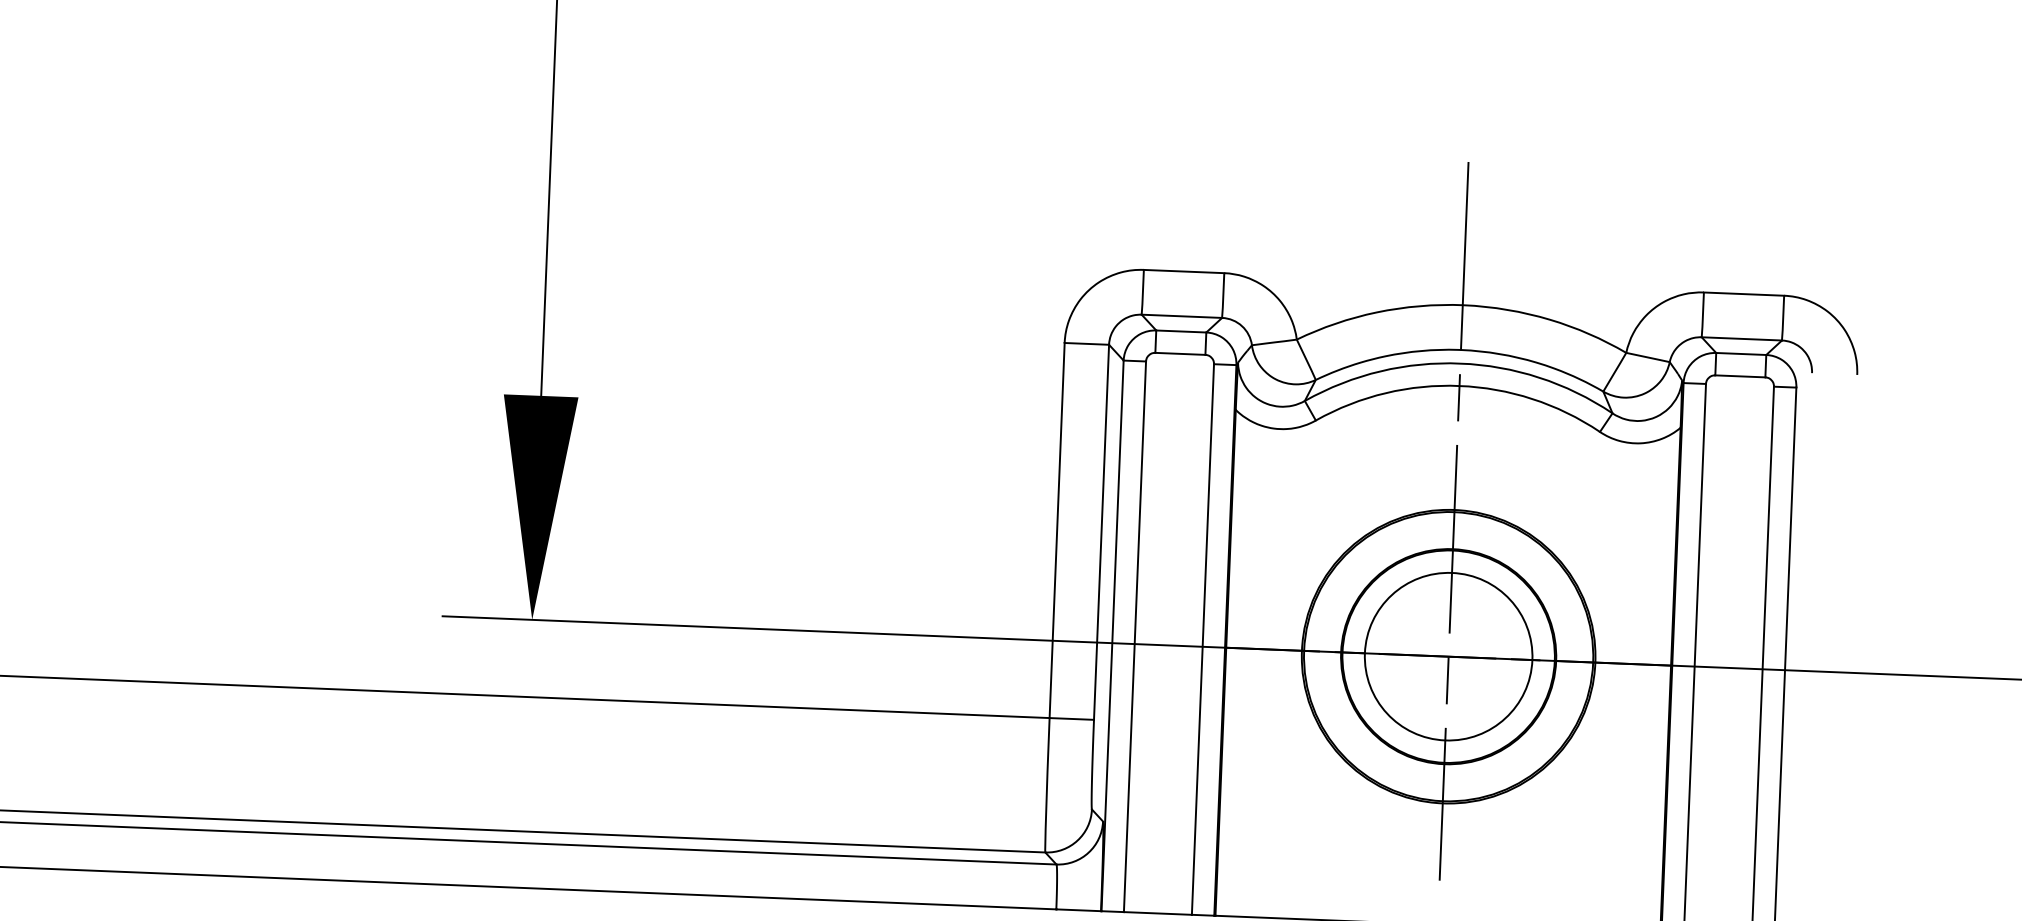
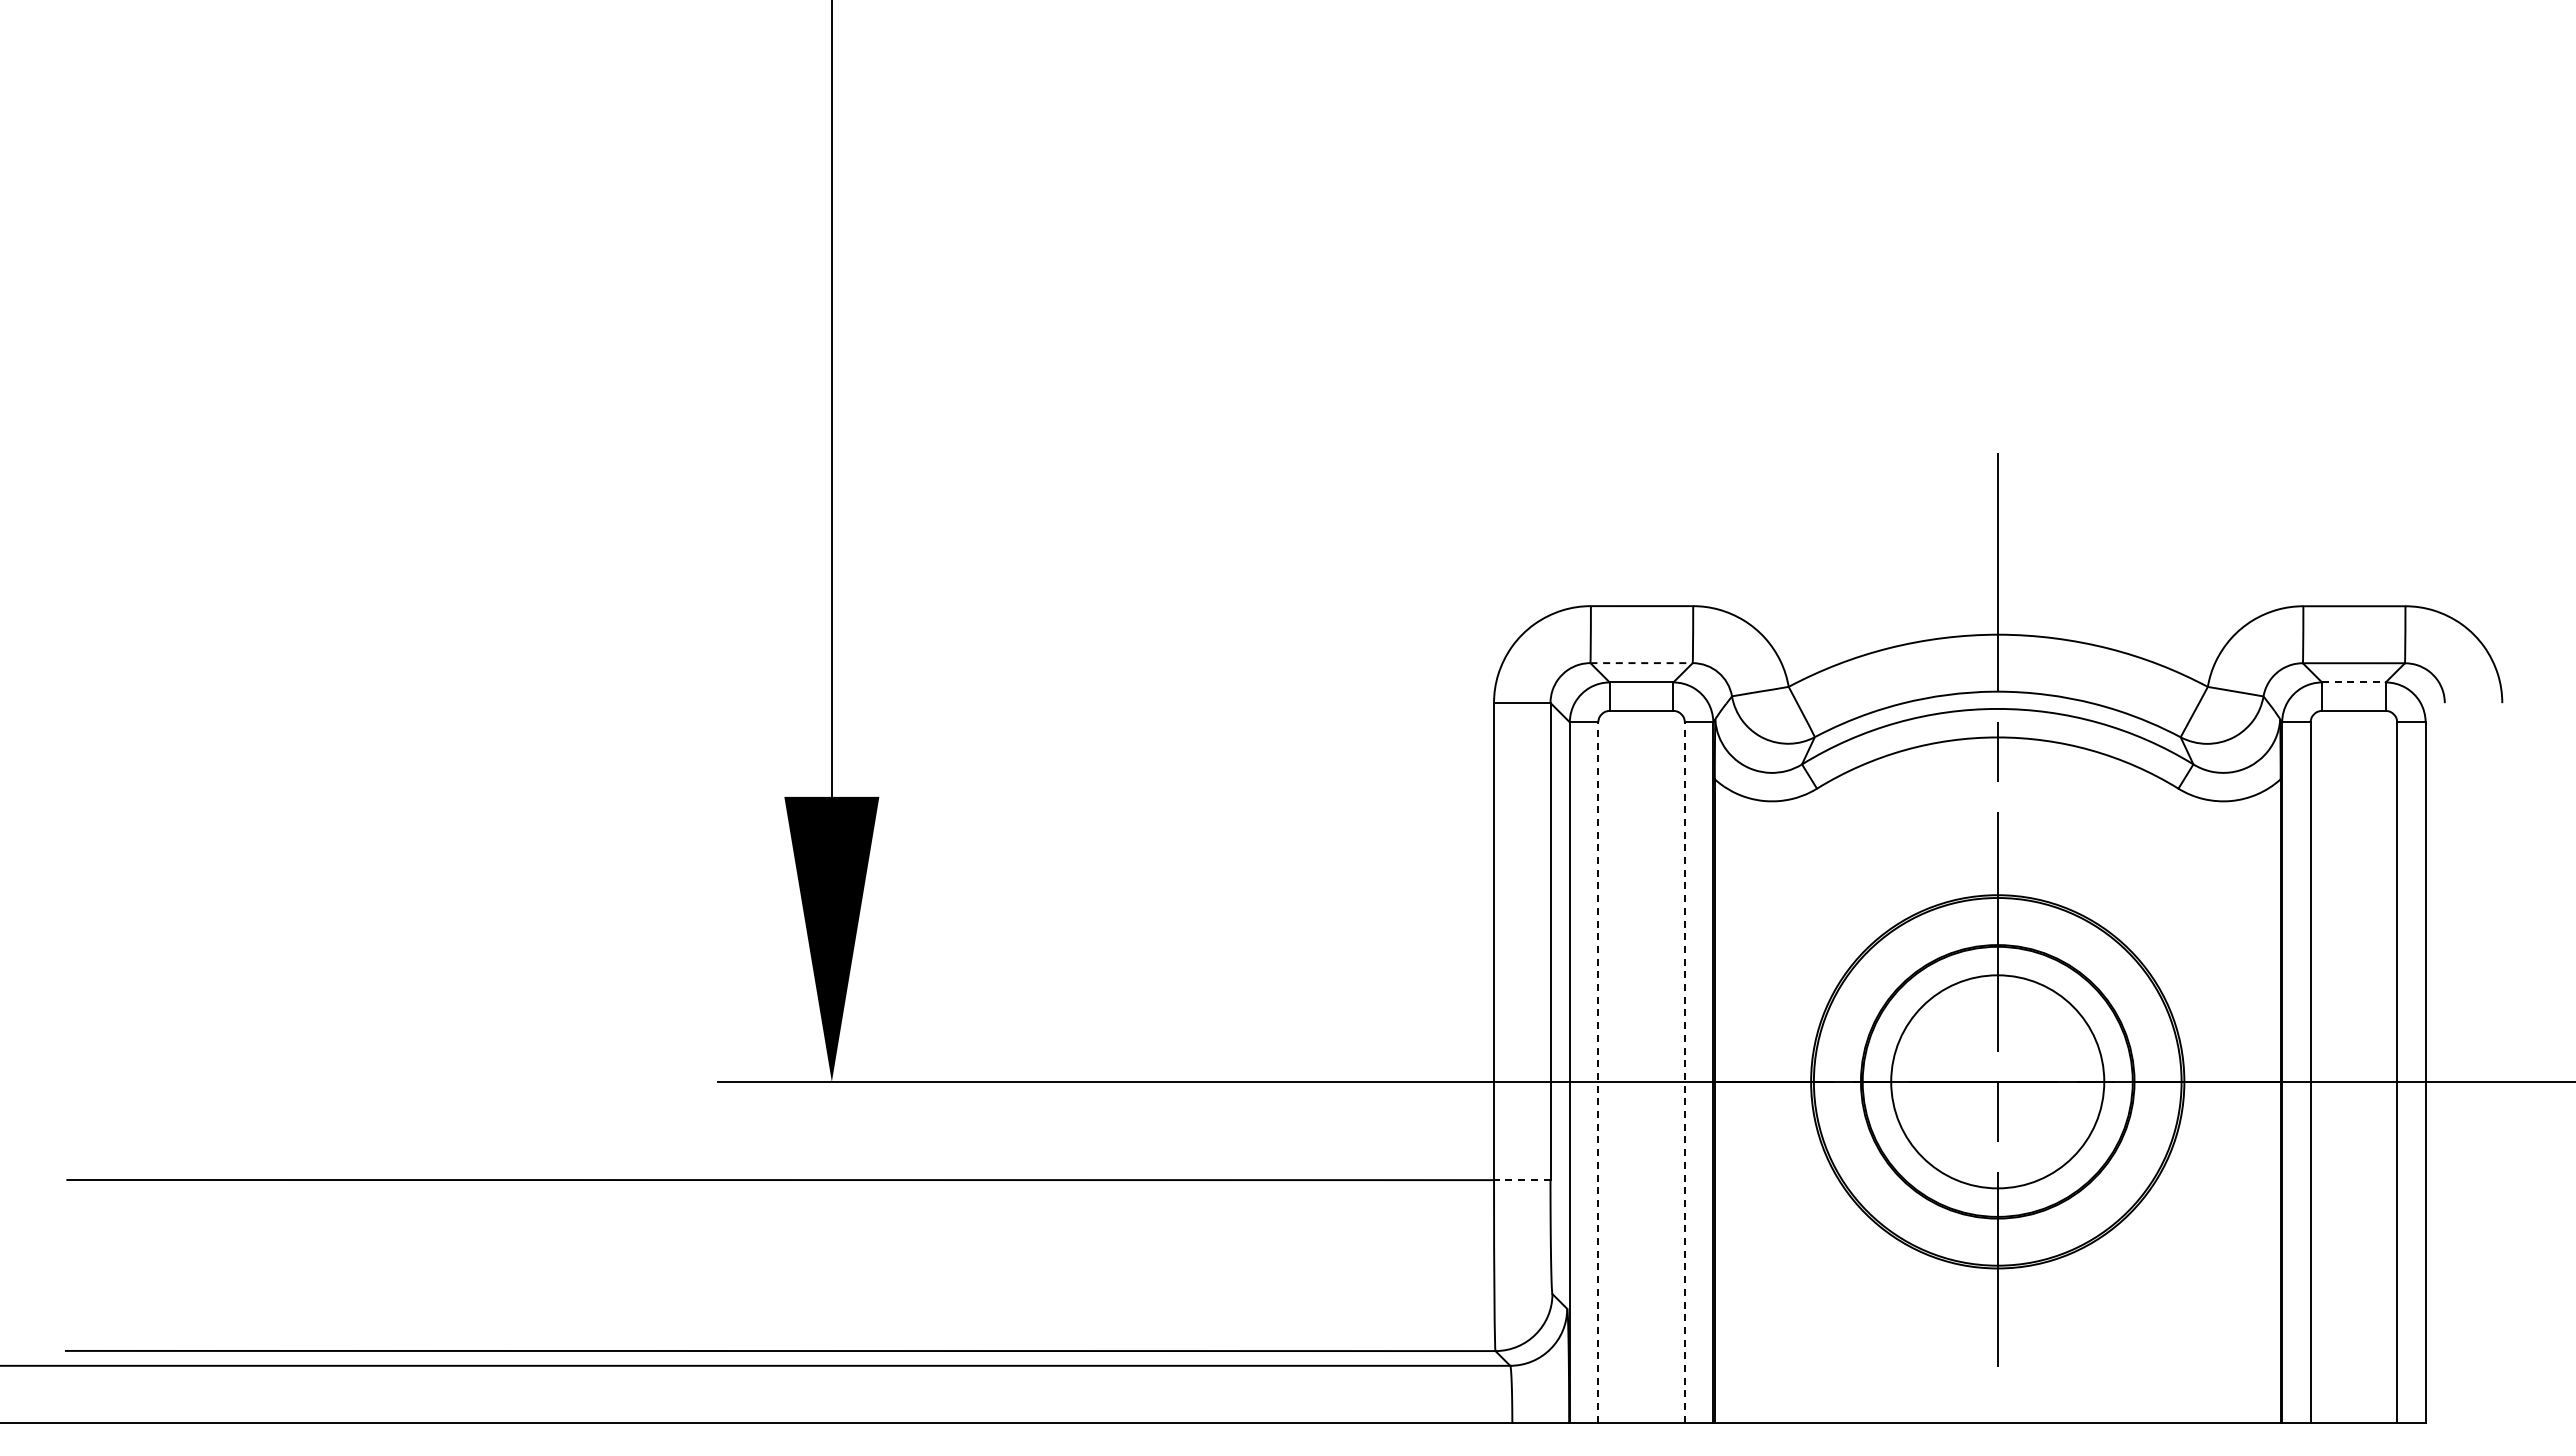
line: (1182, 316) -> (1642, 663), solid -> dashed
line: (1740, 354) -> (2353, 682), solid -> dashed
line: (1135, 636) -> (1598, 1072), solid -> dashed
line: (1202, 639) -> (1684, 1072), solid -> dashed
line: (1071, 719) -> (1521, 1180), solid -> dashed

